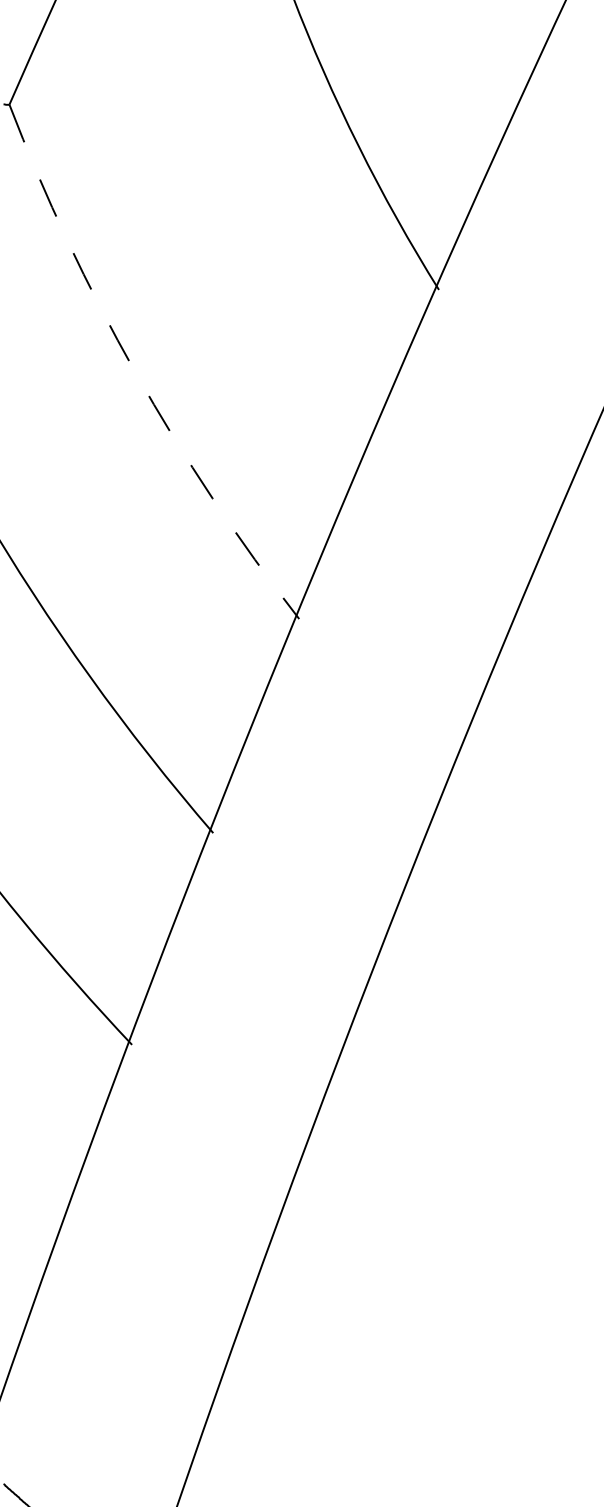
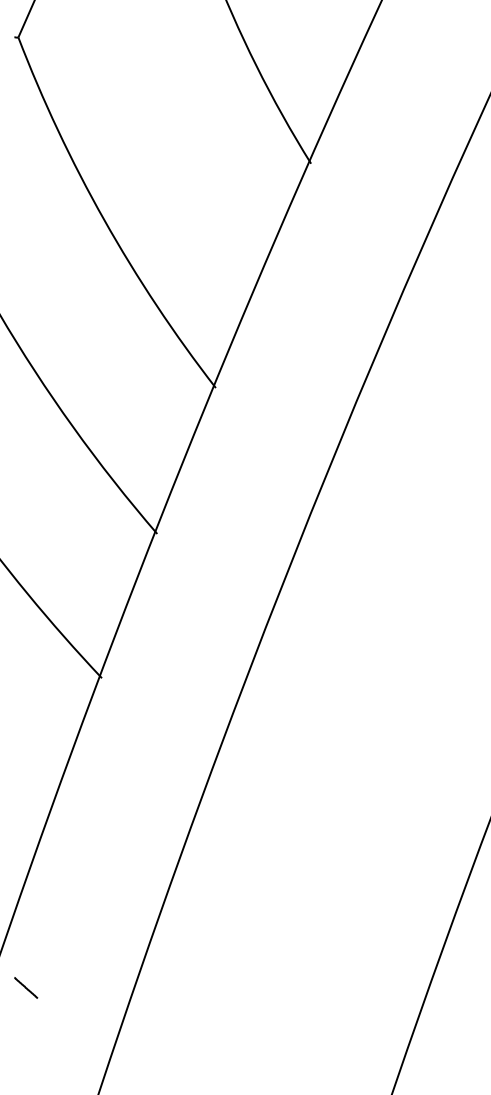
arc: (135, 373) -> (104, 220), dashed -> solid

